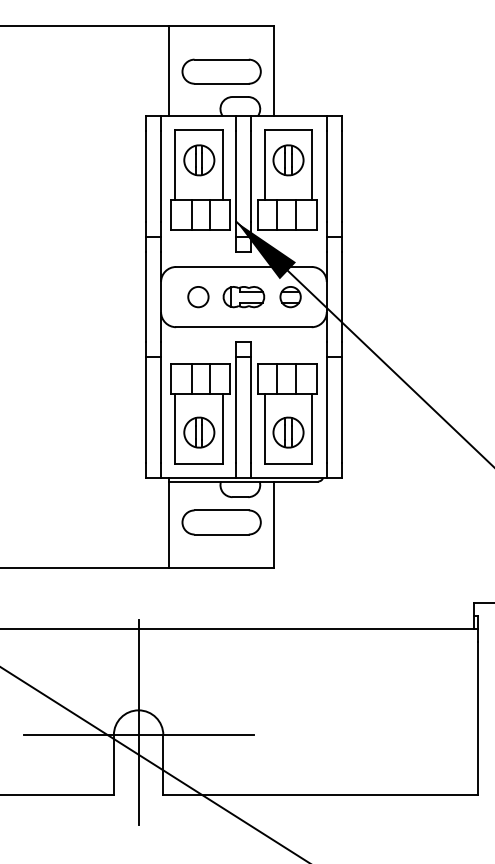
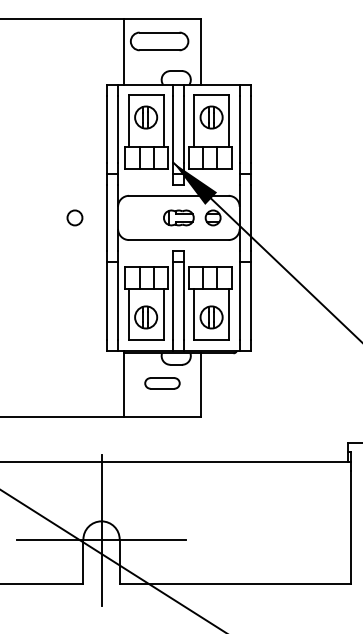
part: (221, 71) -> (159, 41), moved
circle: (198, 297) -> (75, 218), moved
part: (221, 522) -> (162, 383), size x0.6

